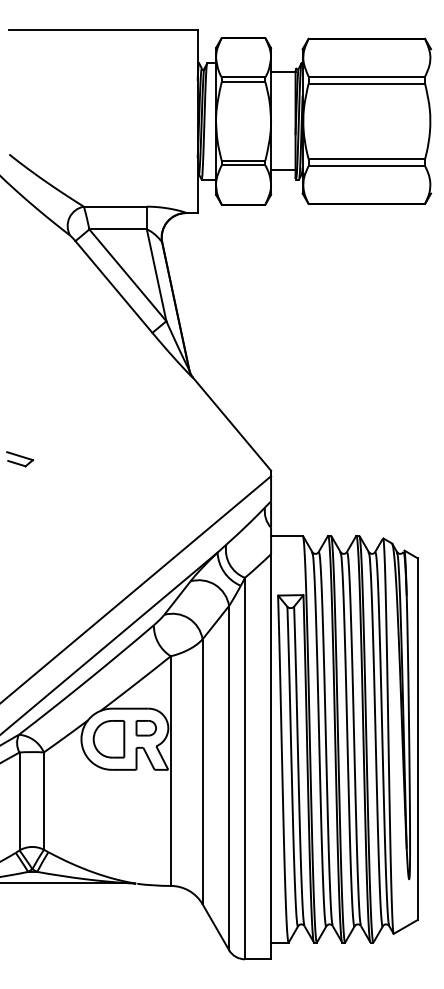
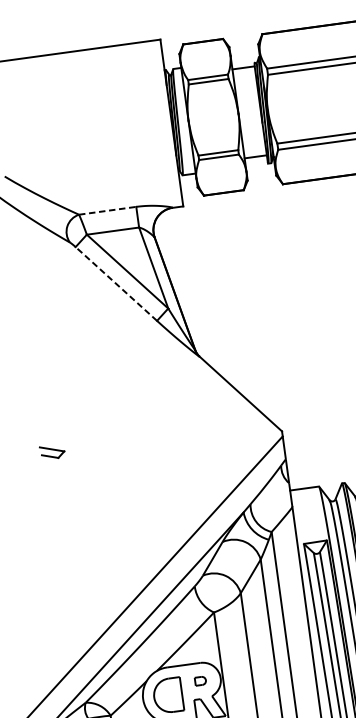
line: (115, 206) -> (107, 210), solid -> dashed
line: (113, 287) -> (116, 284), solid -> dashed
part: (145, 728) -> (200, 681), size x0.6

